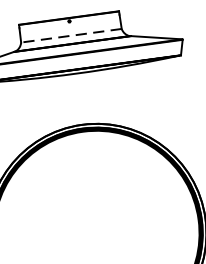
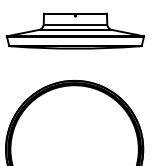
line: (71, 35) -> (75, 24), dashed -> solid

